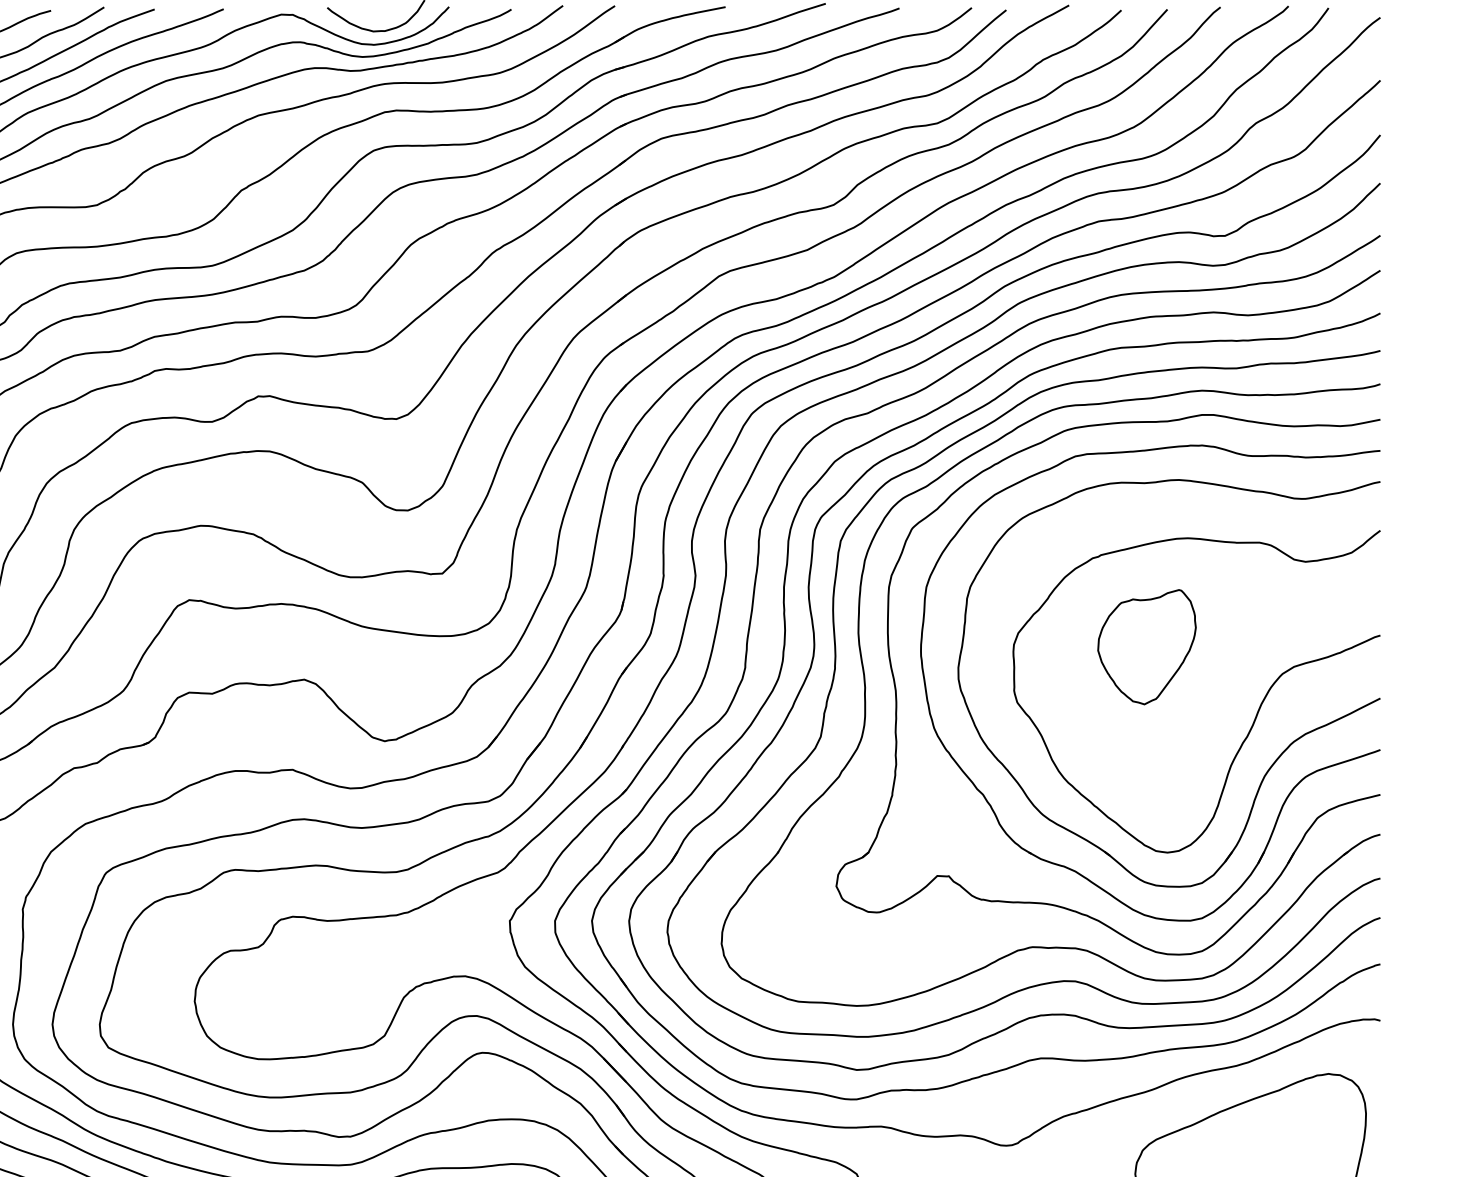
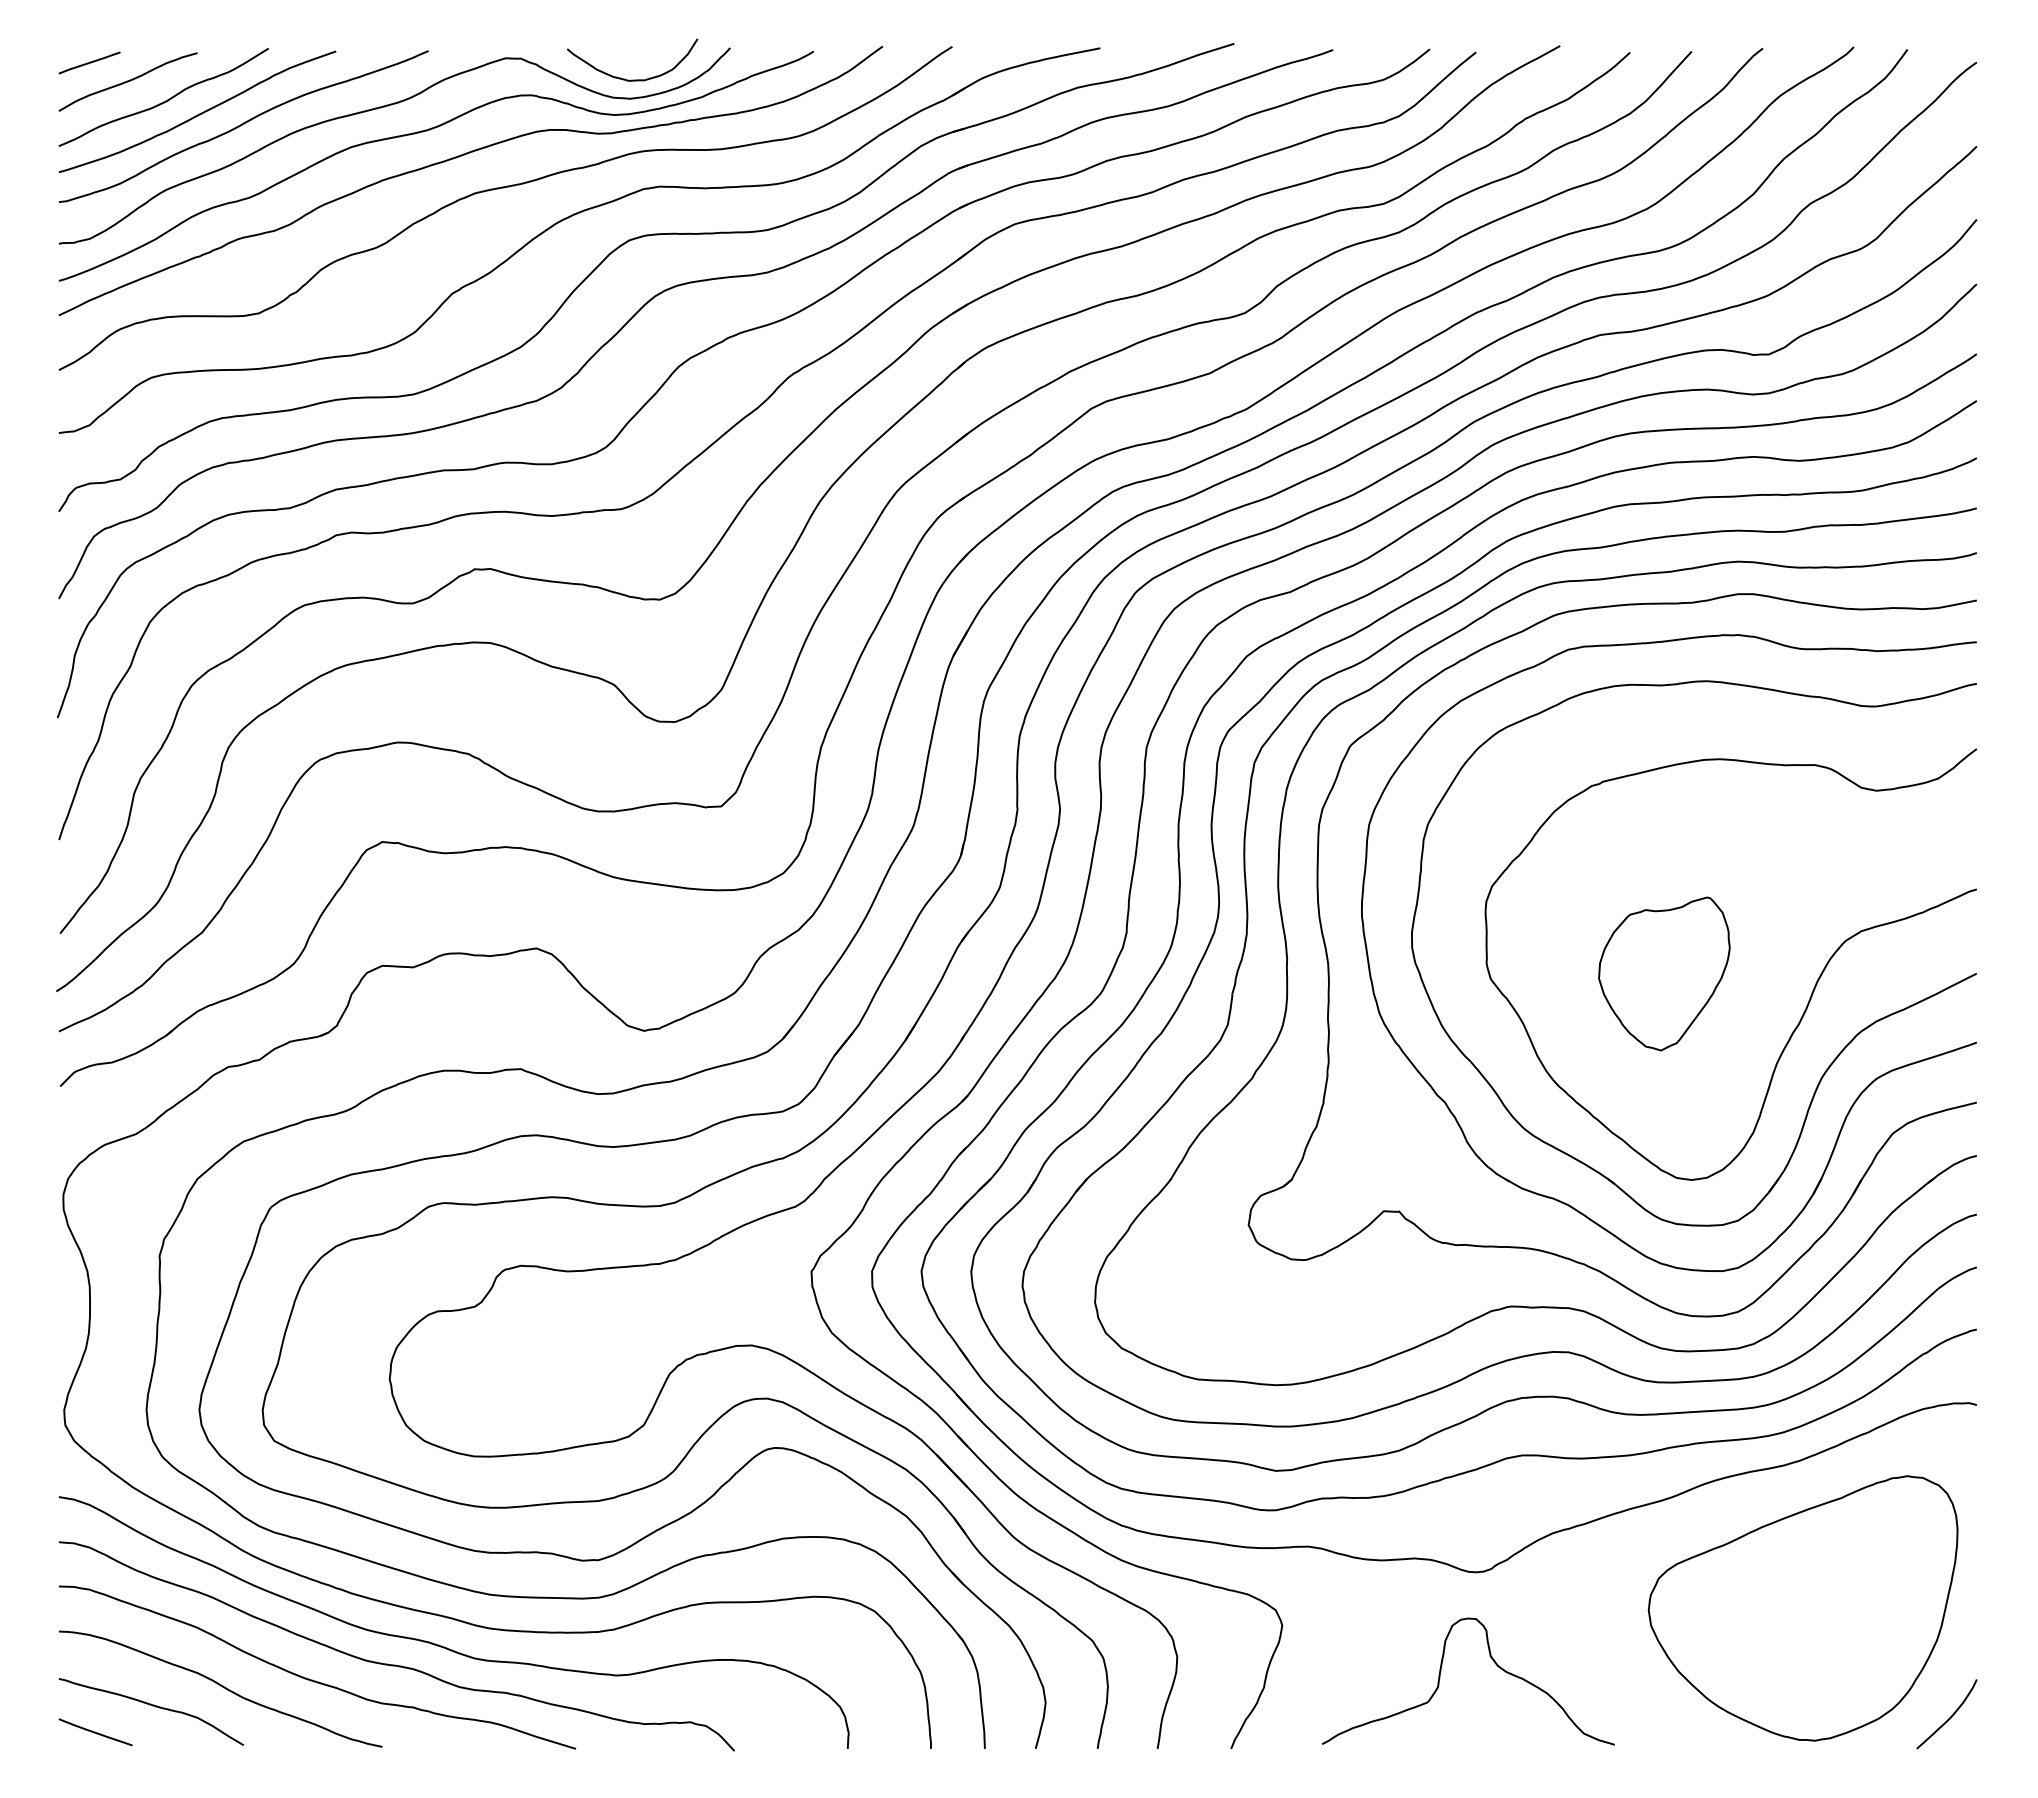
part: (1147, 646) -> (1664, 973), moved

